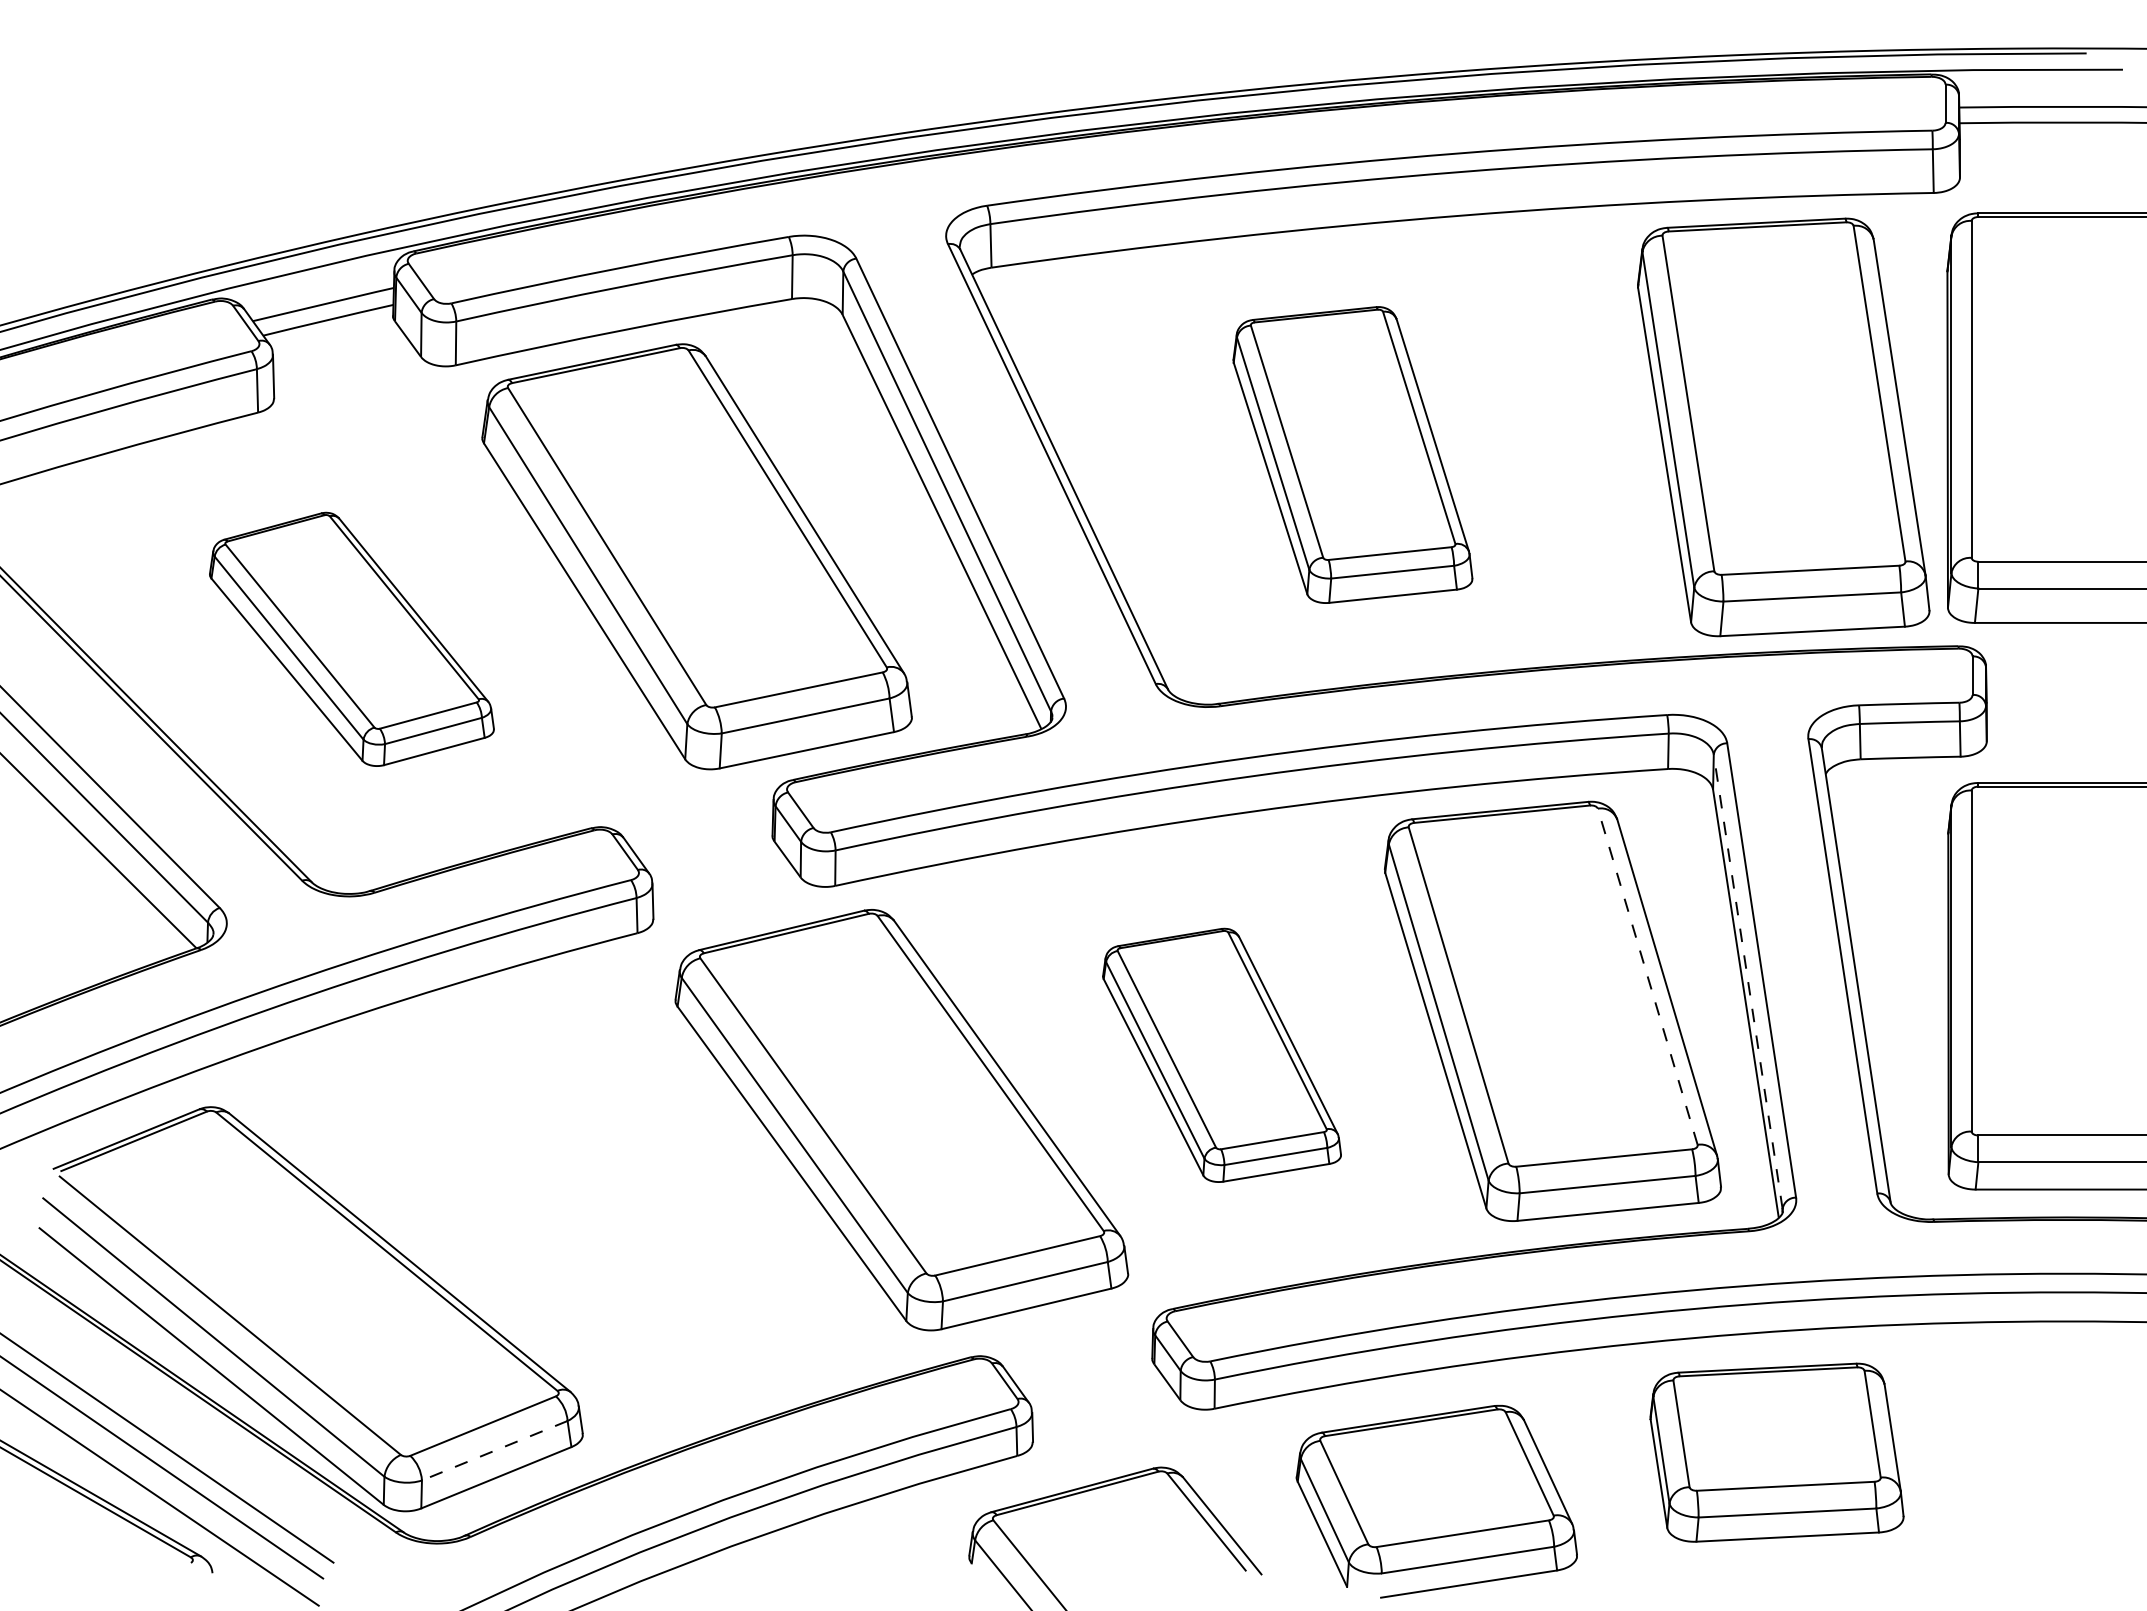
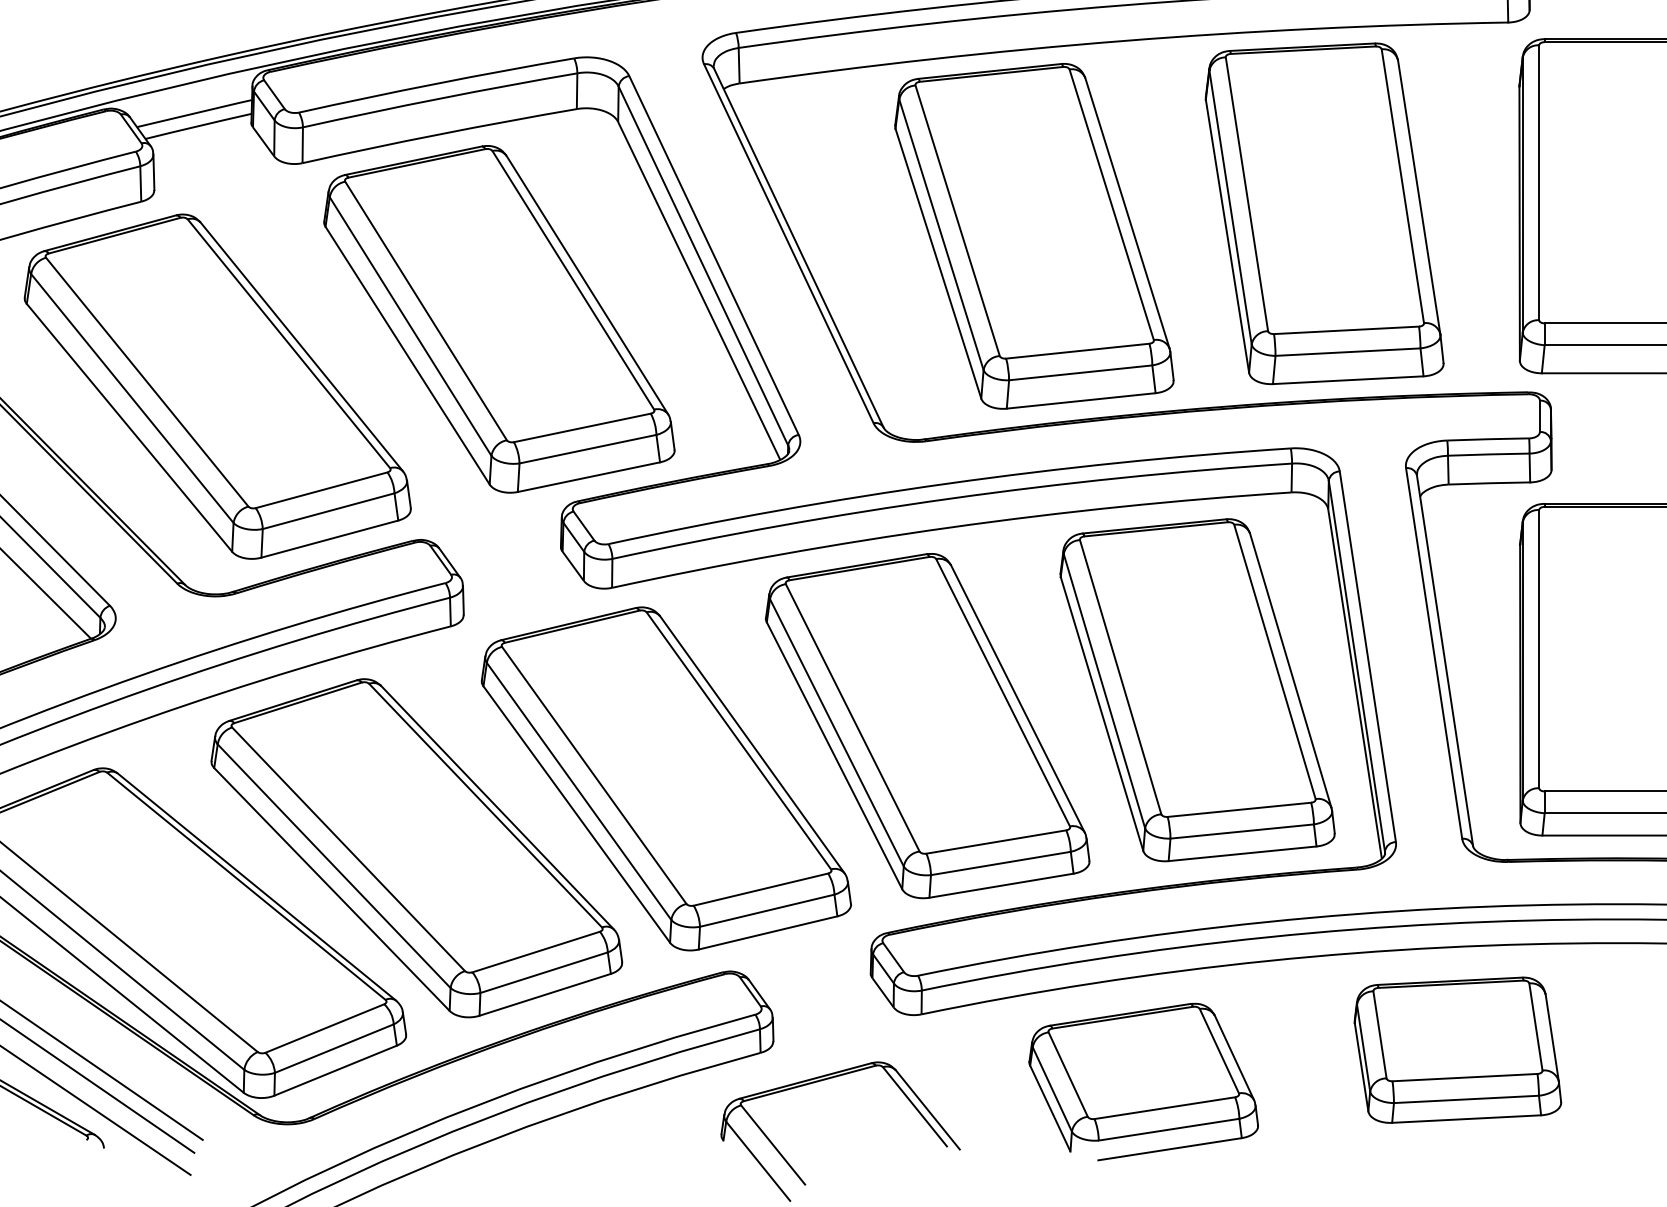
part: (1783, 427) -> (1324, 213), moved
part: (1352, 454) -> (1034, 235), size x1.43
part: (351, 639) -> (217, 386), size x1.67
line: (1647, 976) -> (1274, 661), dashed -> solid
line: (1748, 981) -> (1357, 665), dashed -> solid
part: (1221, 1055) -> (927, 726), size x1.67
part: (595, 1205) -> (416, 848), added
line: (494, 1450) -> (334, 1048), dashed -> solid
part: (1776, 1452) -> (1457, 1050), moved
part: (1436, 1501) -> (1143, 1081), moved

